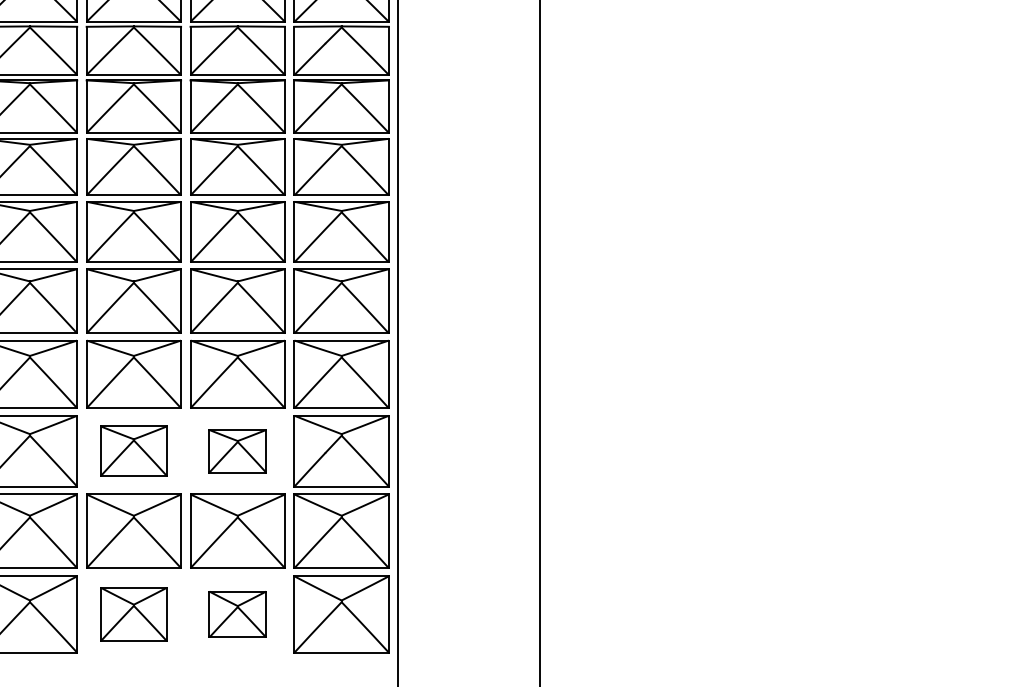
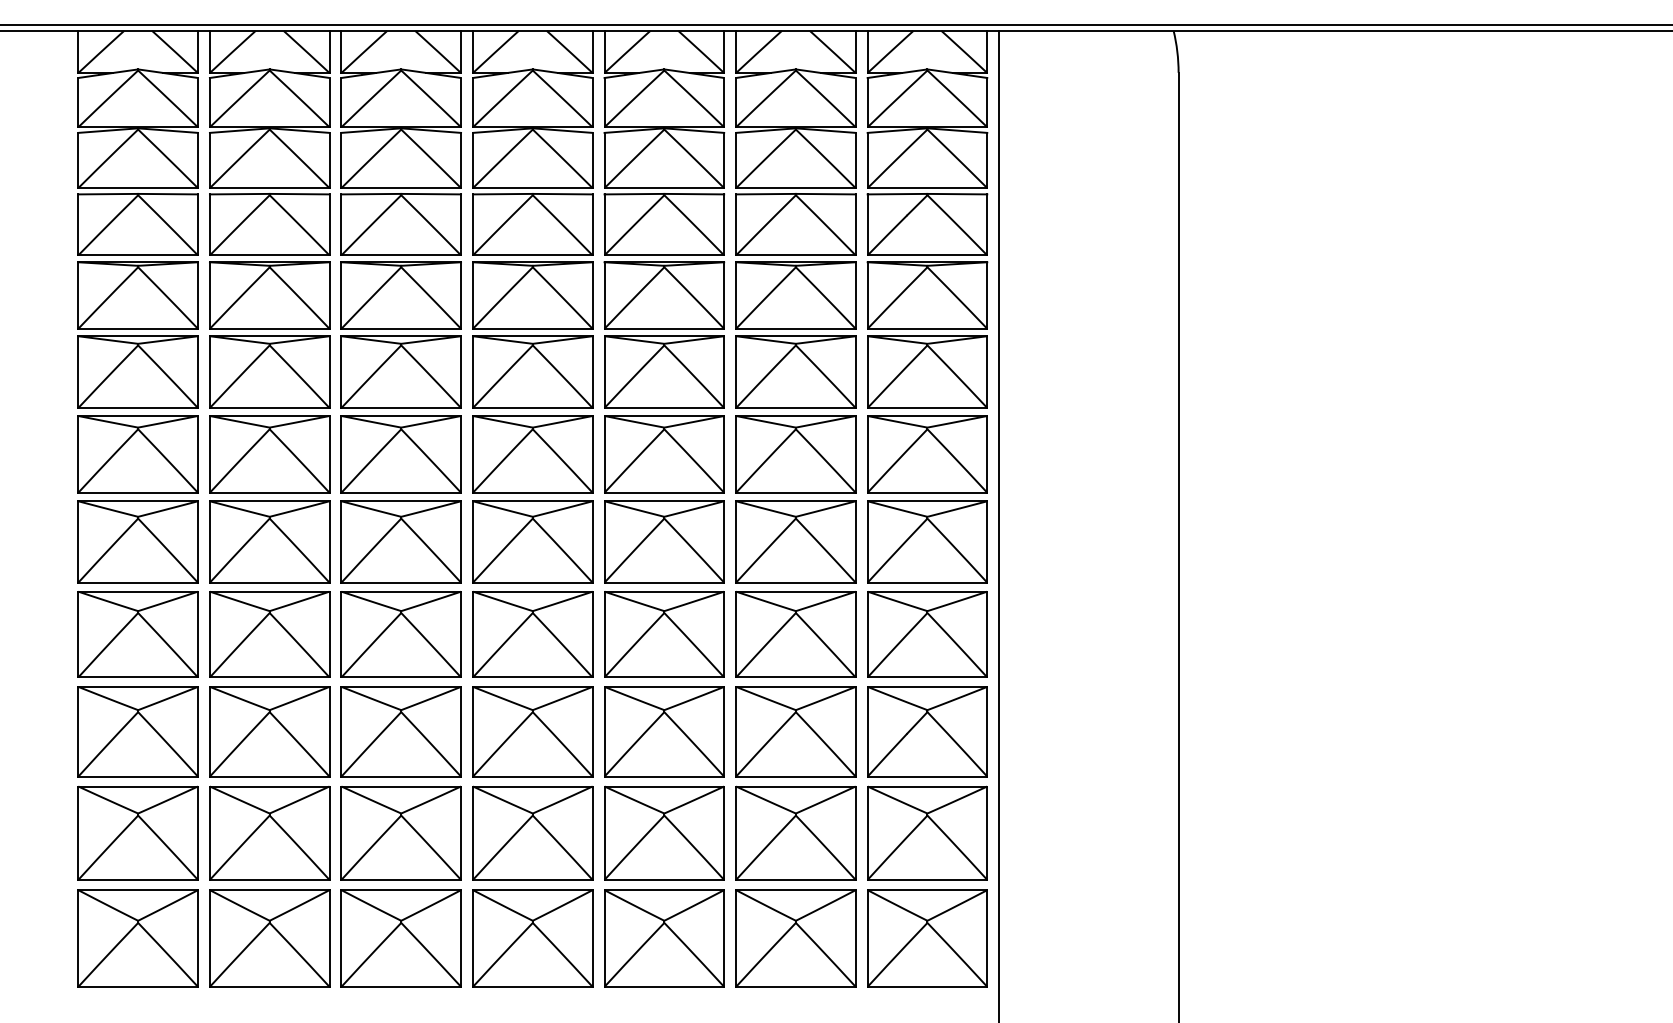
part: (133, 451) -> (664, 731), size x1.43
part: (237, 451) -> (795, 731), size x1.67
part: (133, 614) -> (664, 938), size x1.43
part: (237, 614) -> (795, 938), size x1.67

